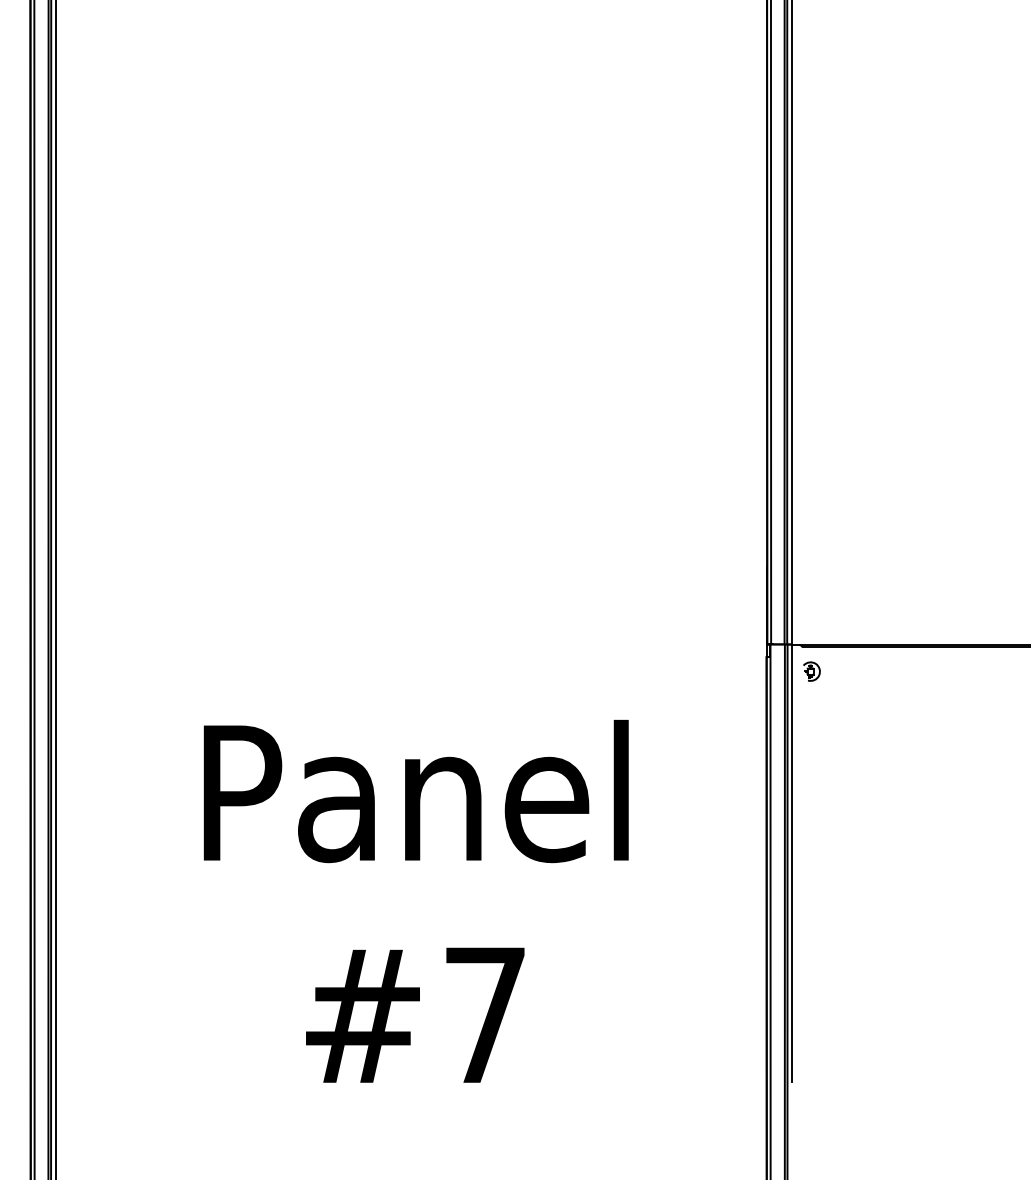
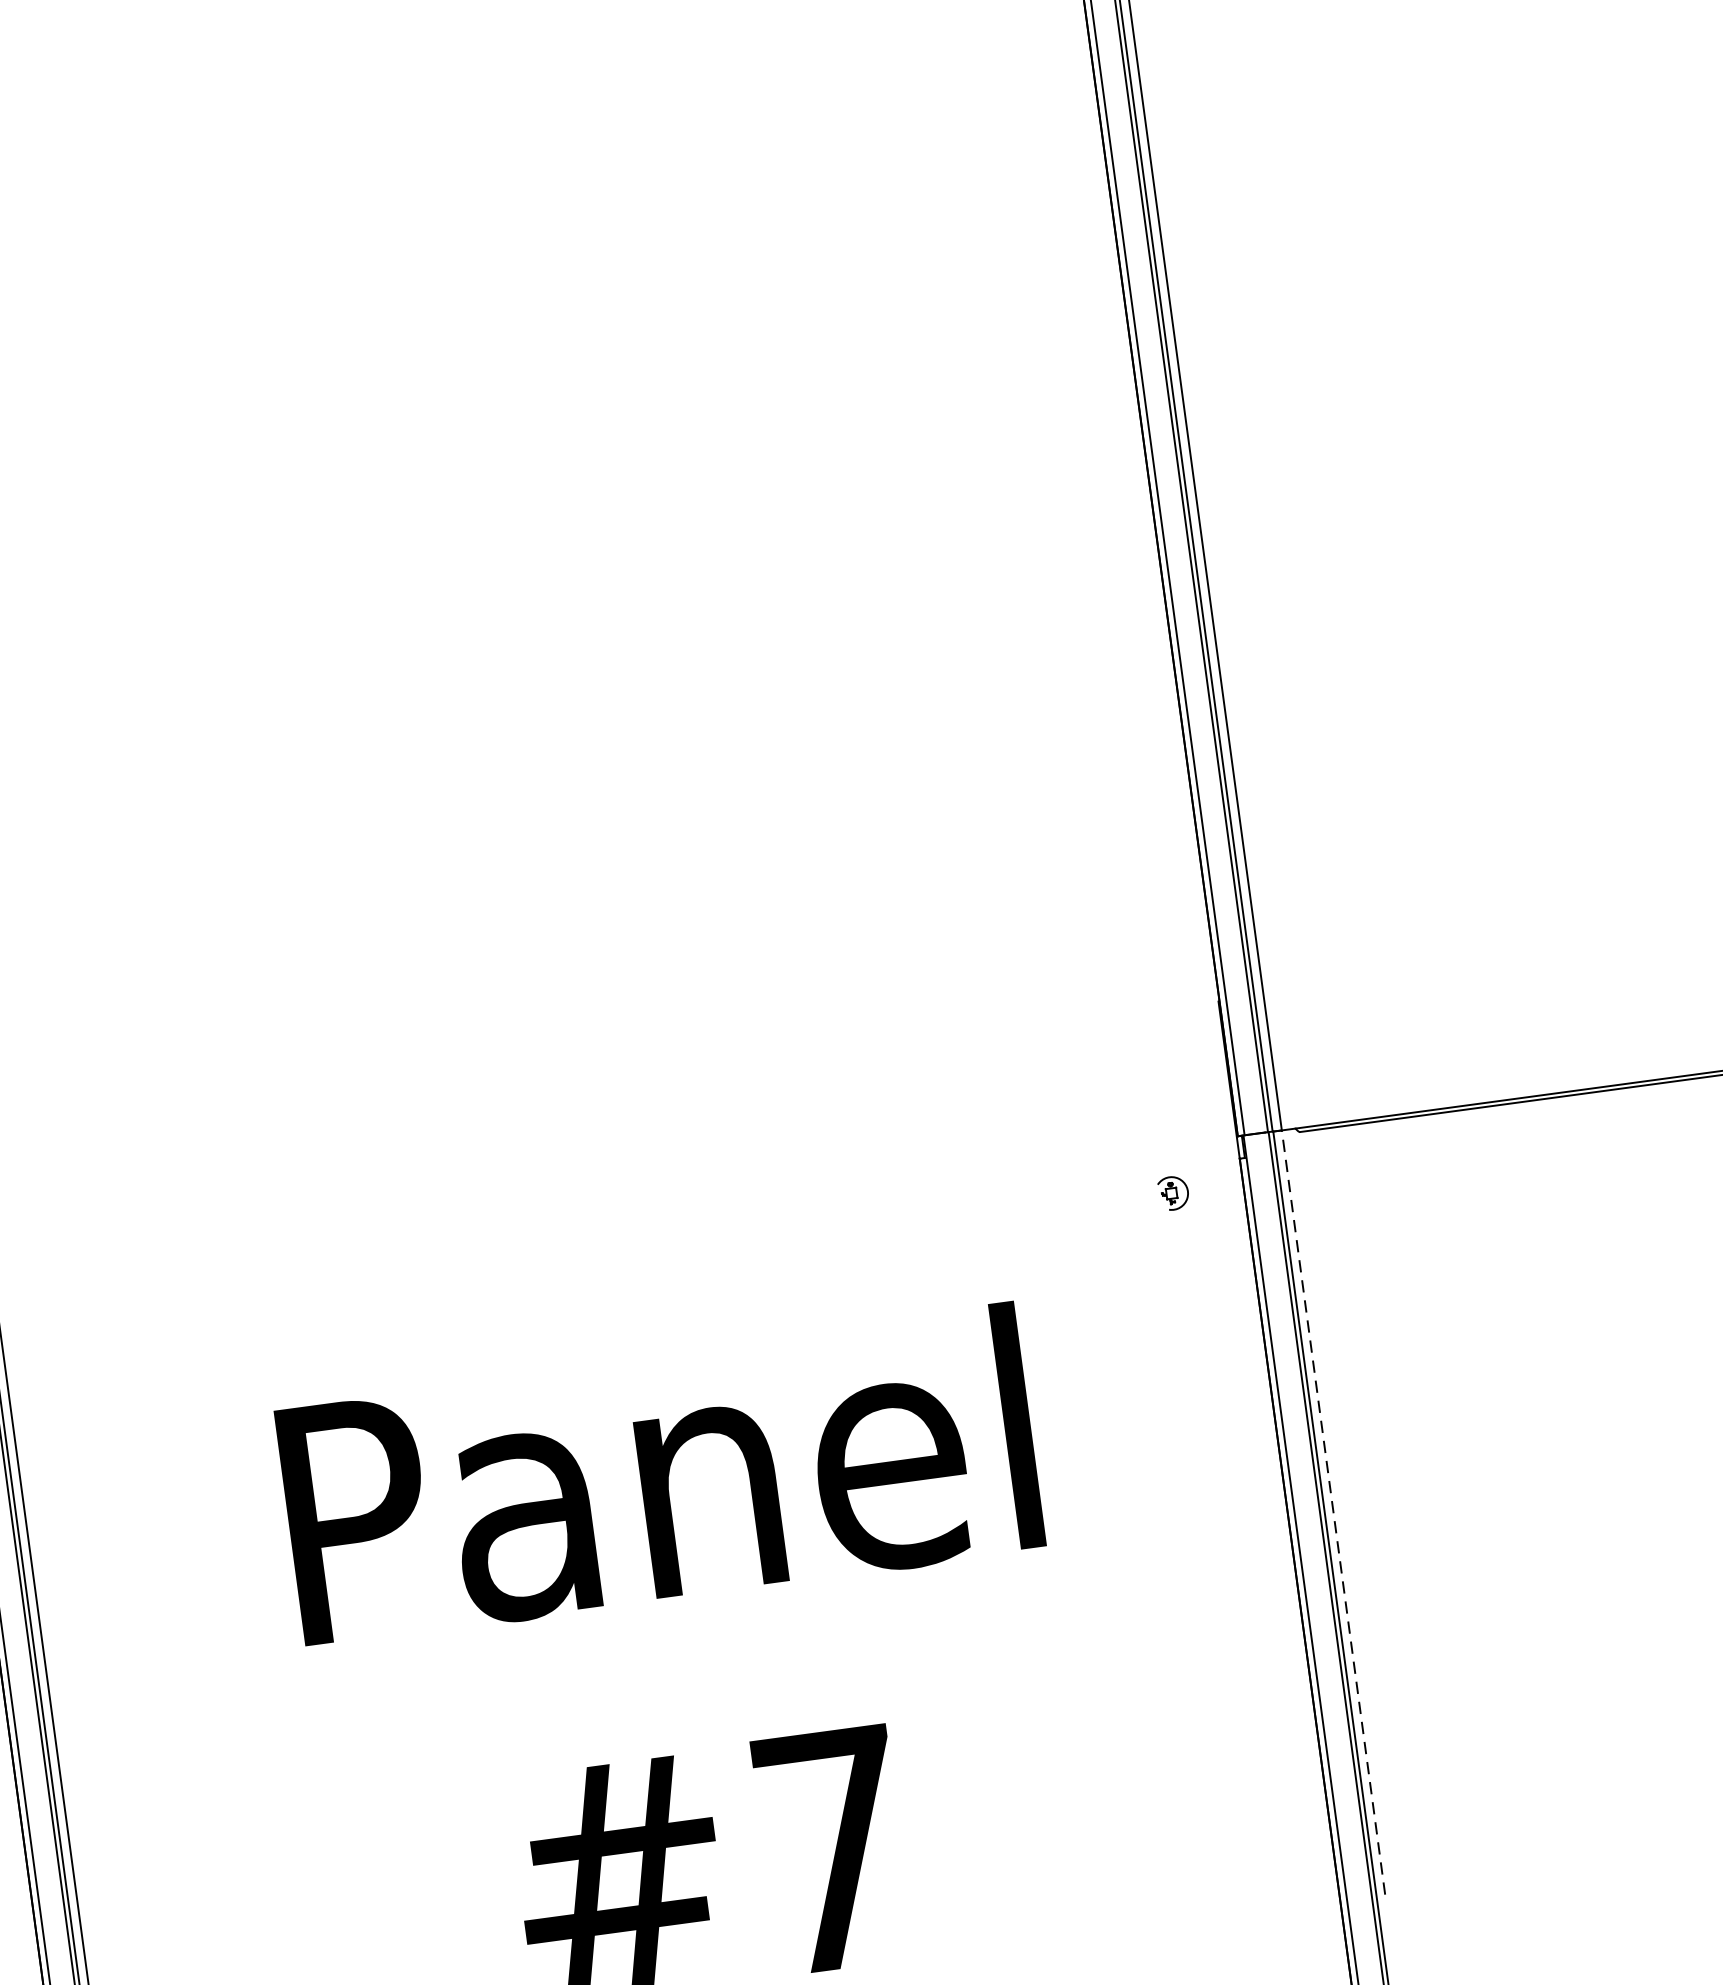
part: (811, 671) -> (1173, 1193), moved
line: (792, 863) -> (1333, 1512), solid -> dashed

